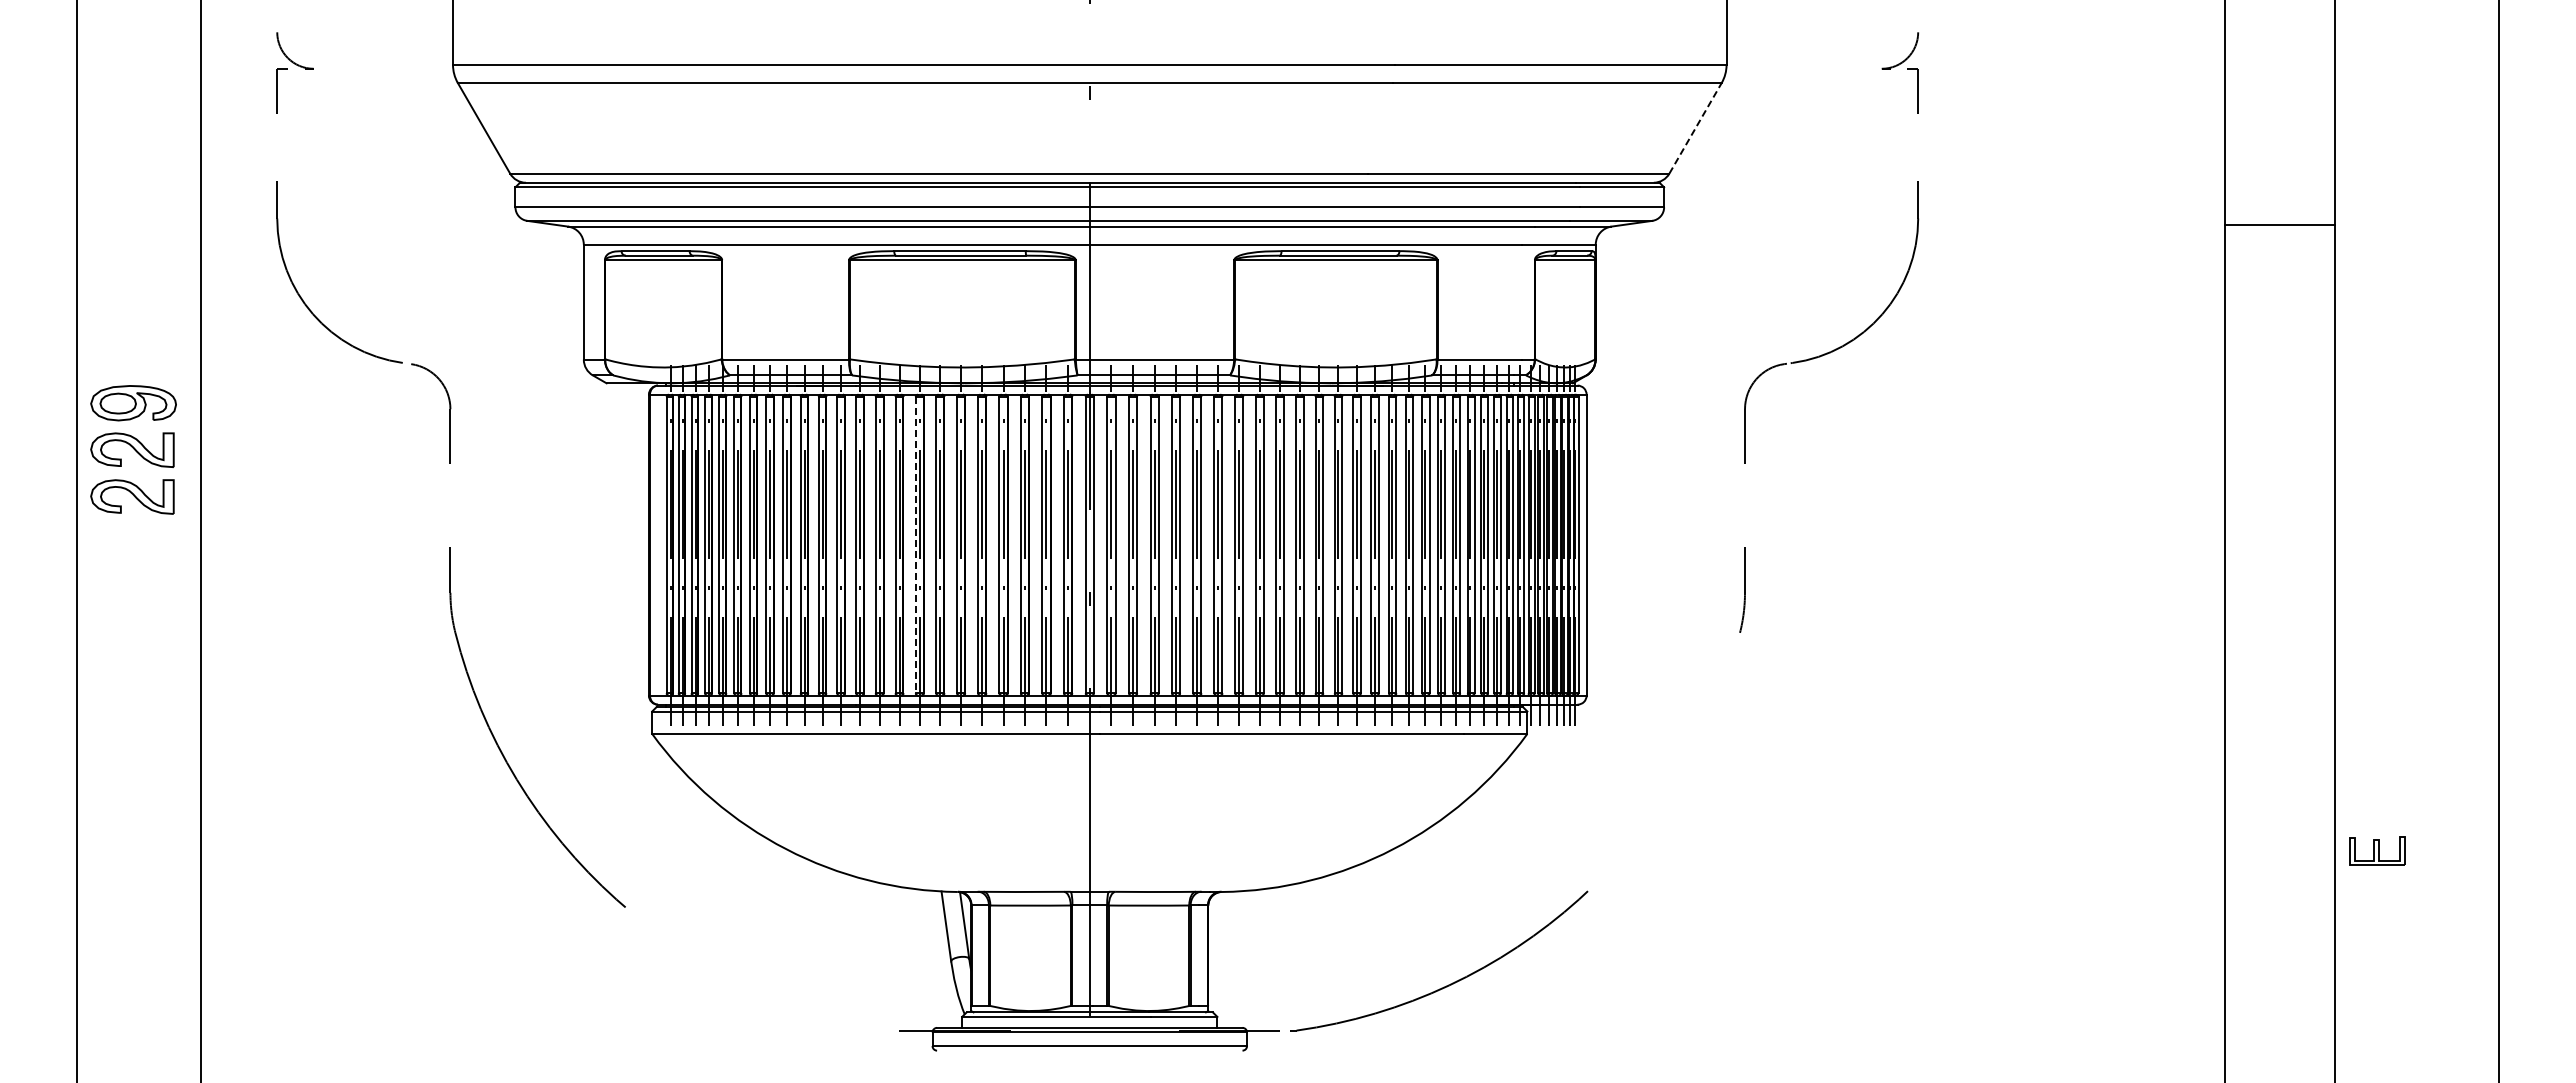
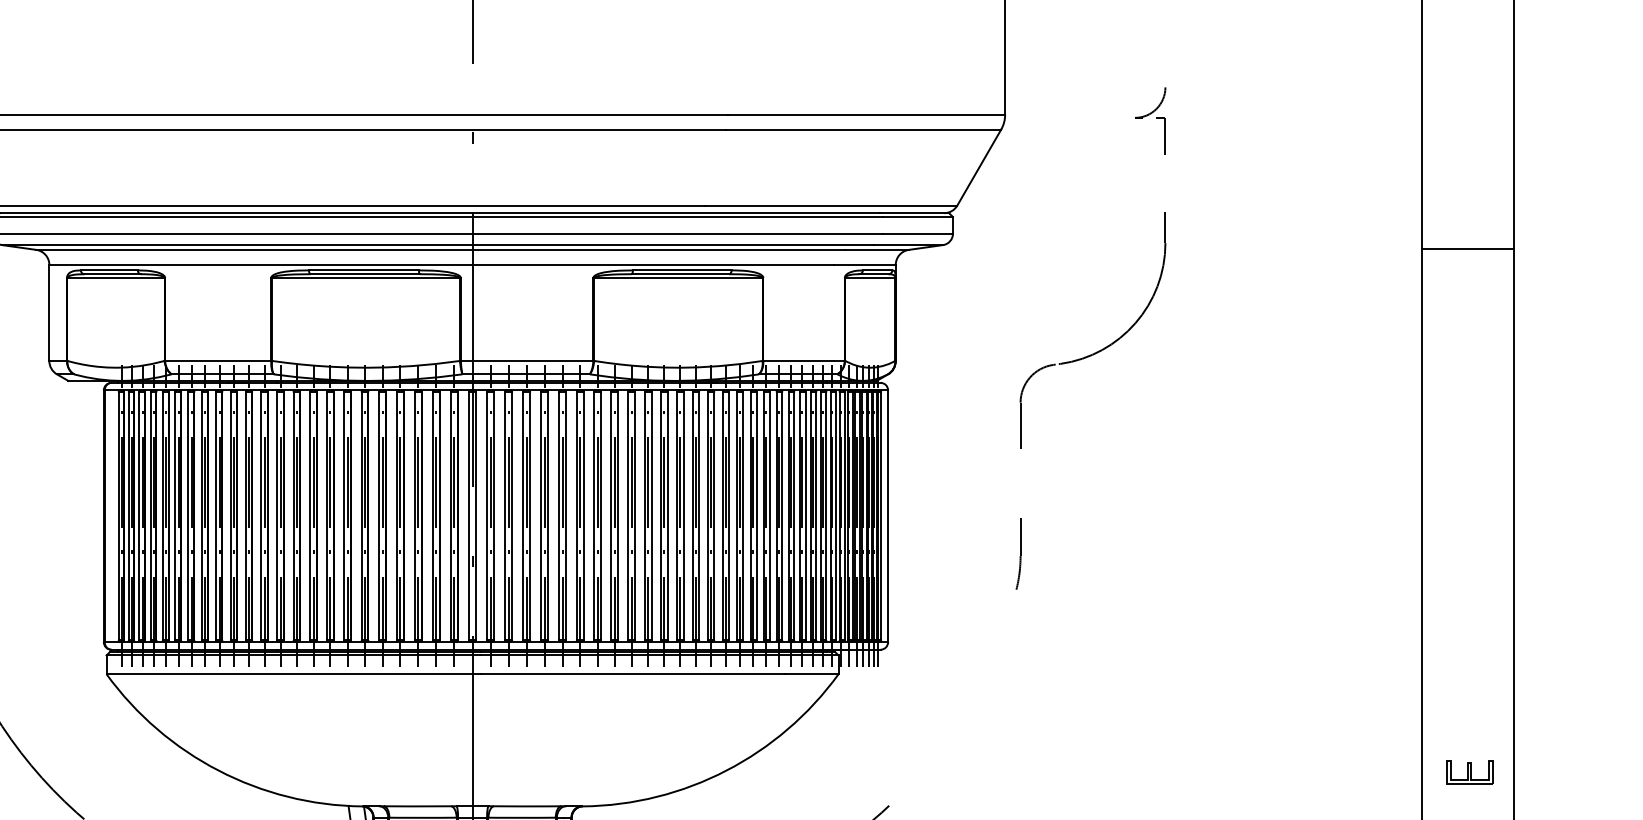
line: (1695, 127) -> (979, 166), dashed -> solid
line: (915, 545) -> (326, 516), dashed -> solid
part: (2377, 850) -> (1470, 771), moved

